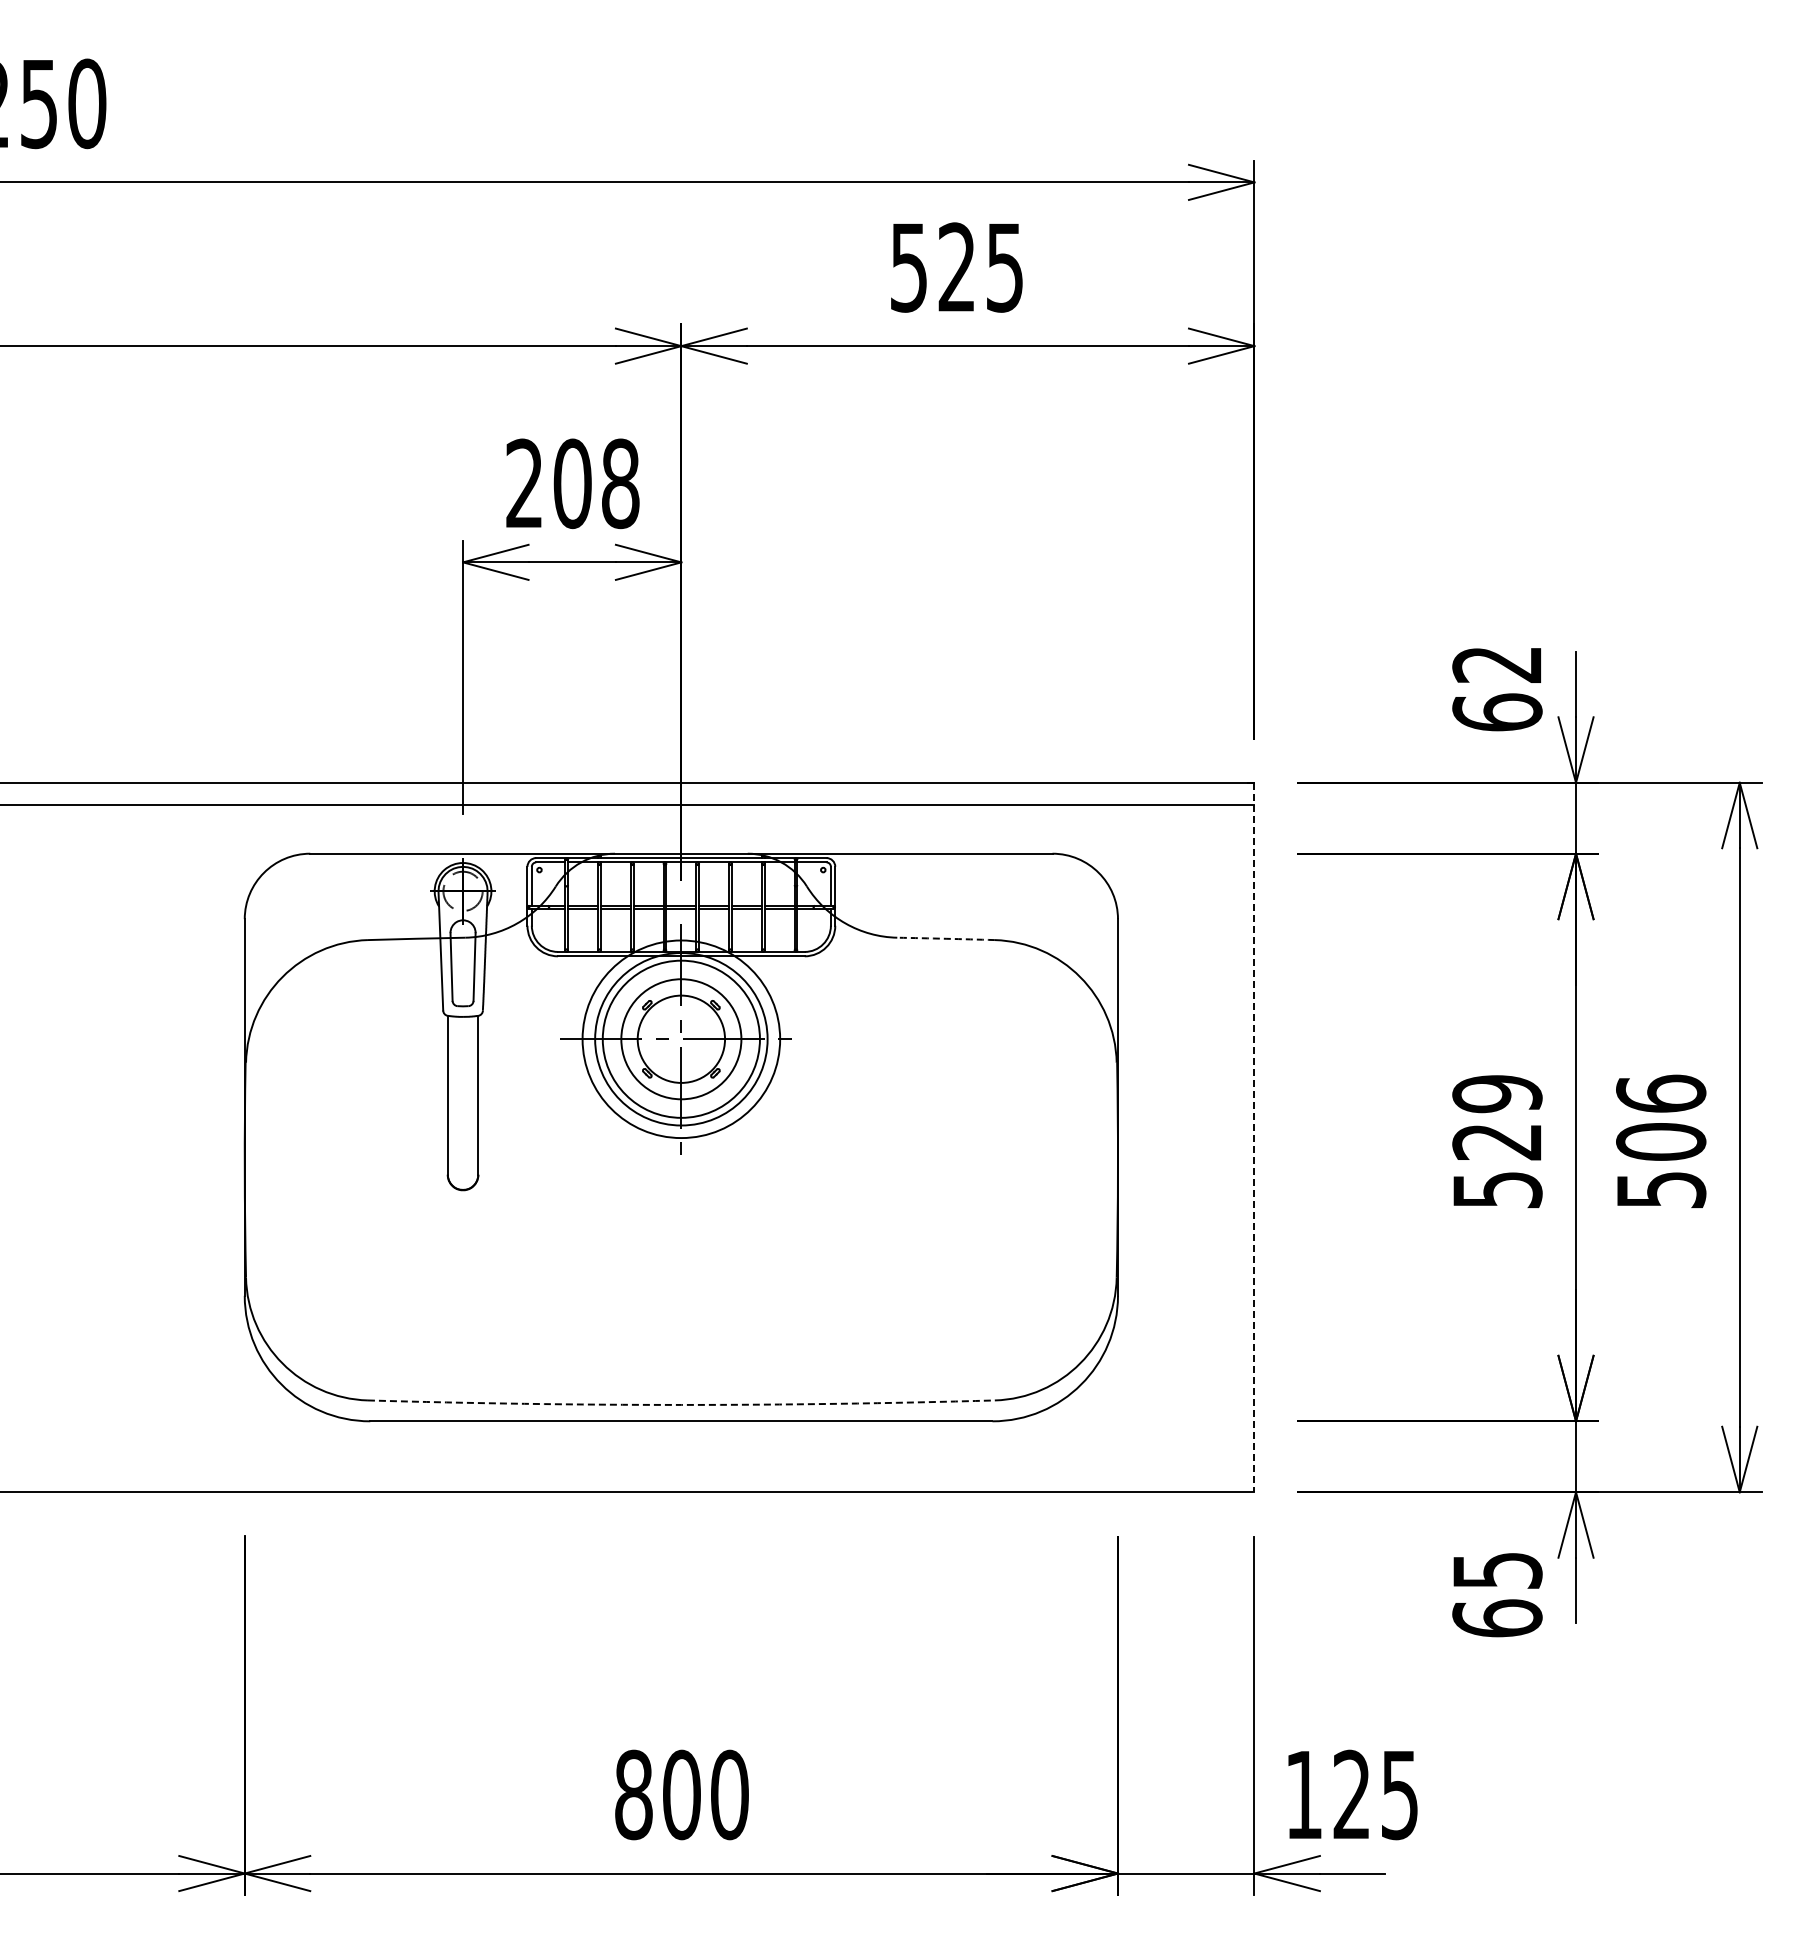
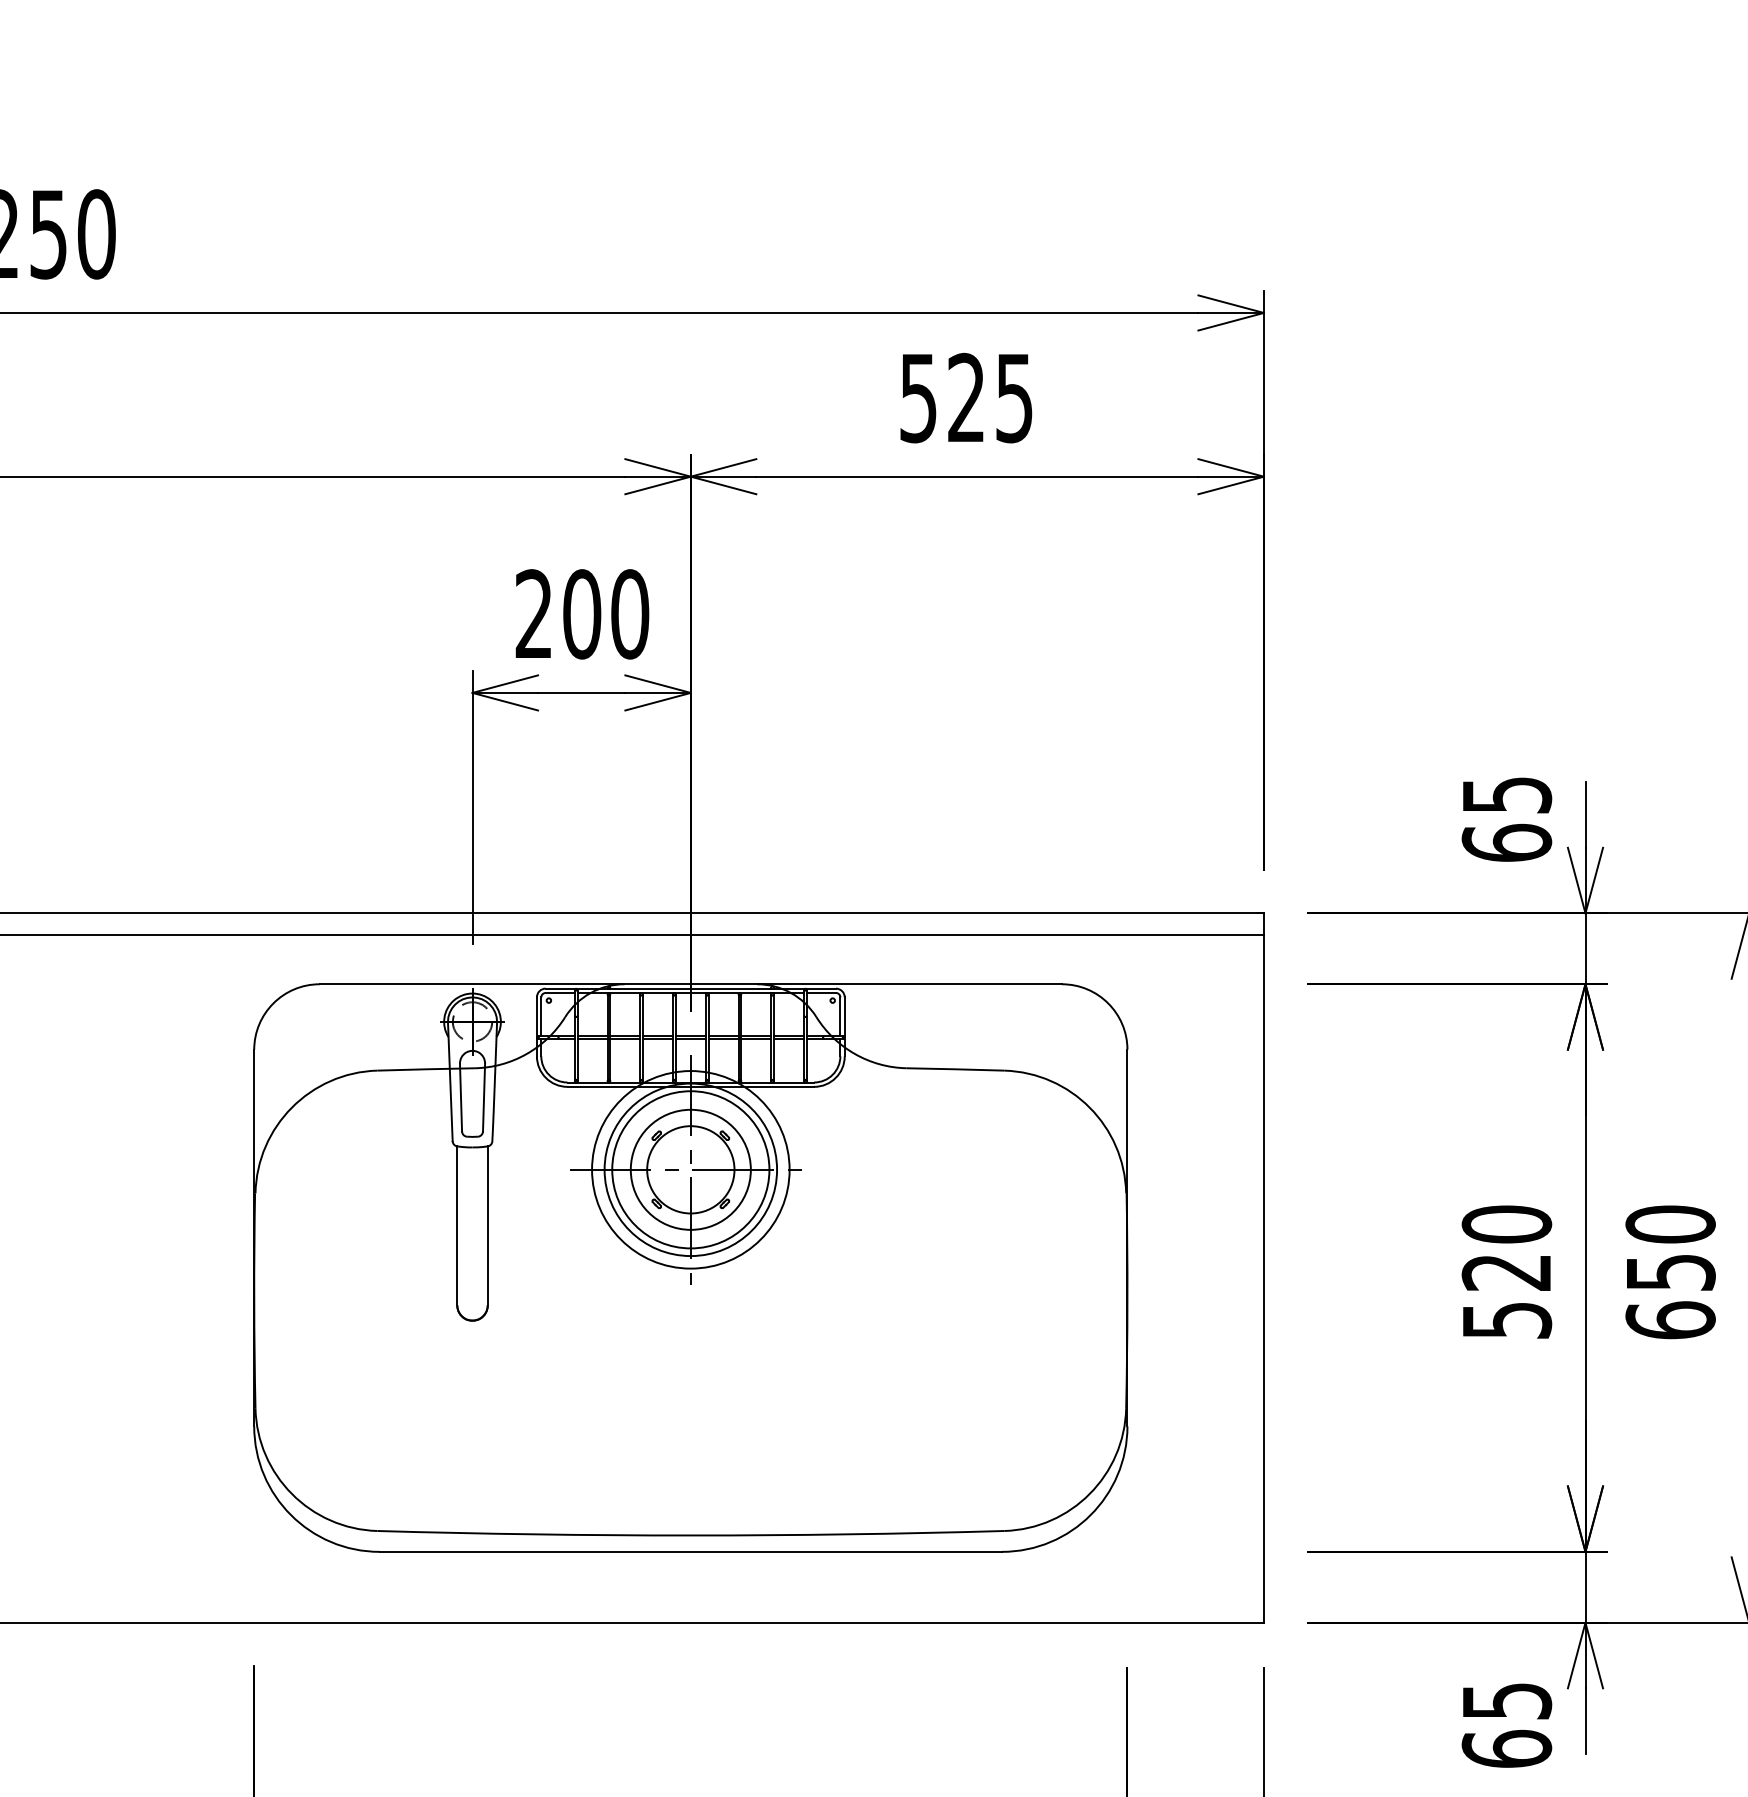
text: (620, 483) -> (629, 614), 208 -> 200
text: (1497, 664) -> (1506, 795), 62 -> 65
arc: (946, 938) -> (955, 1069), dashed -> solid
text: (1497, 1094) -> (1506, 1225), 529 -> 520
line: (1254, 1137) -> (1263, 1268), dashed -> solid
text: (1661, 1141) -> (1670, 1272), 506 -> 650
arc: (681, 1404) -> (690, 1535), dashed -> solid

